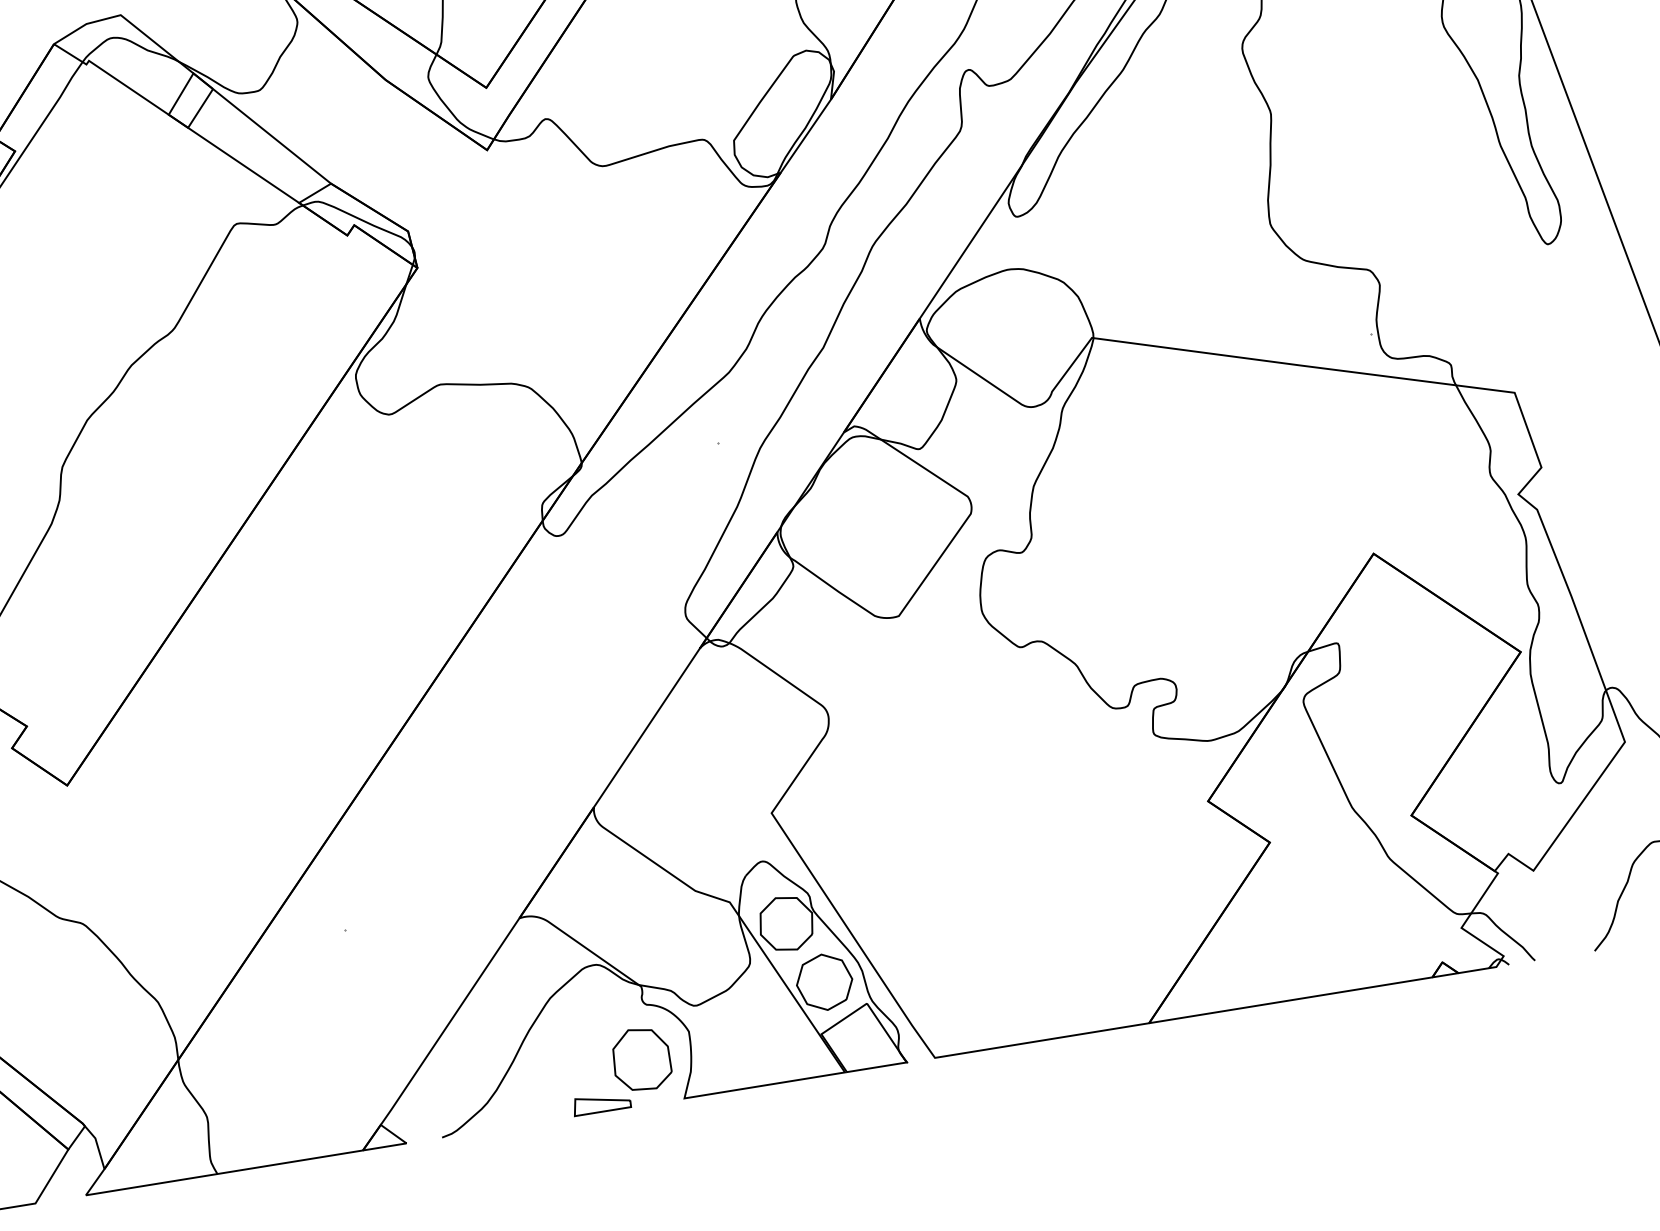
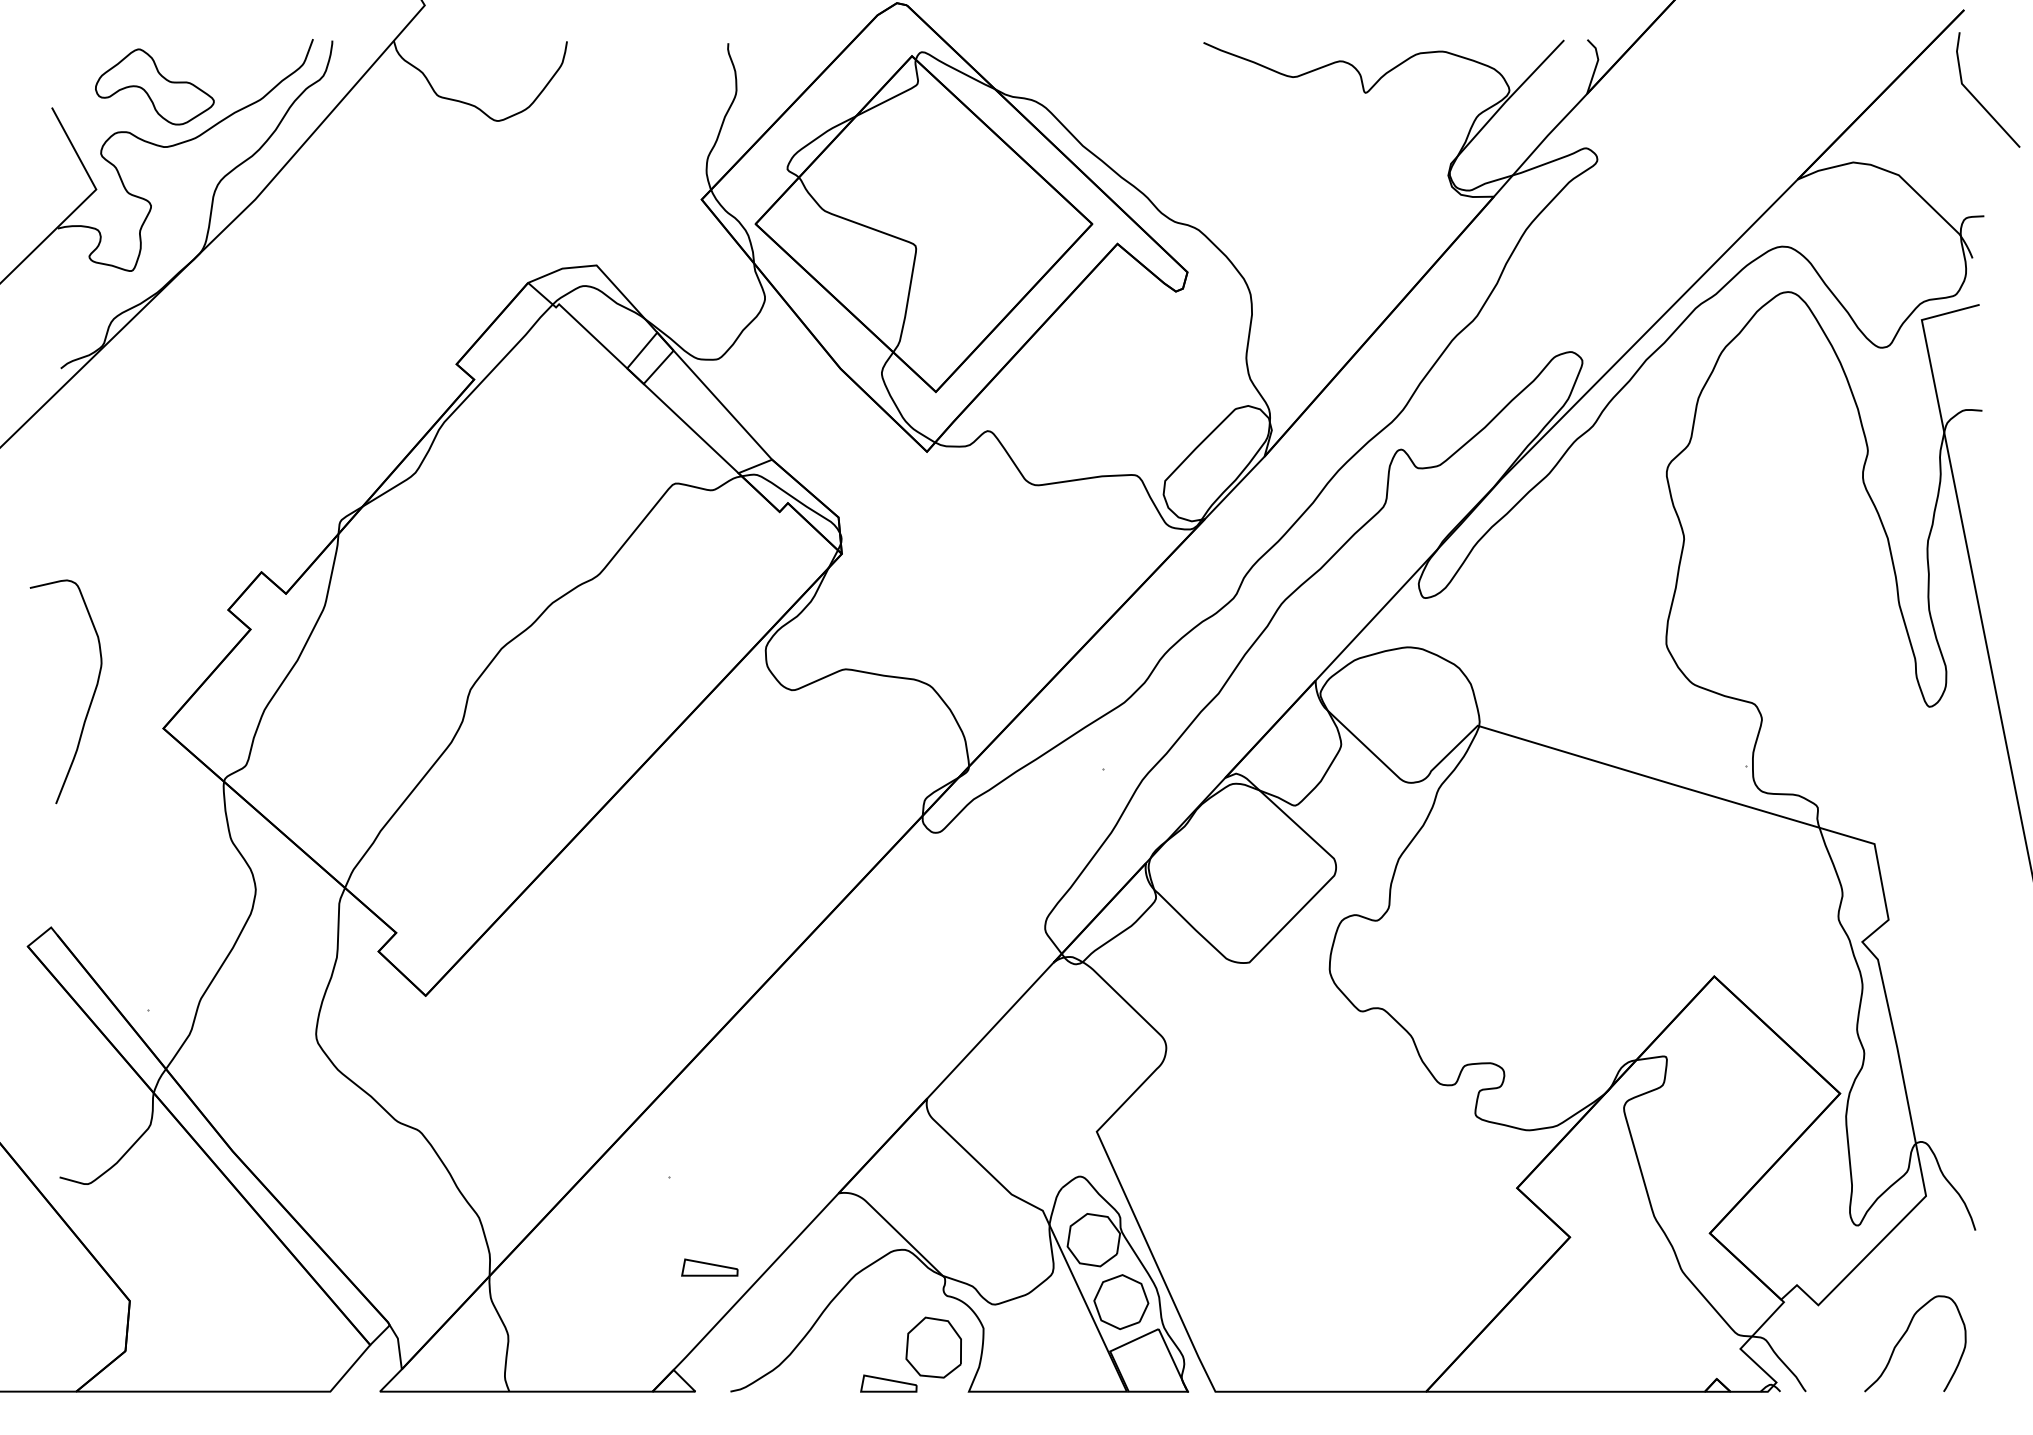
part: (400, 1014) -> (709, 1267), added

